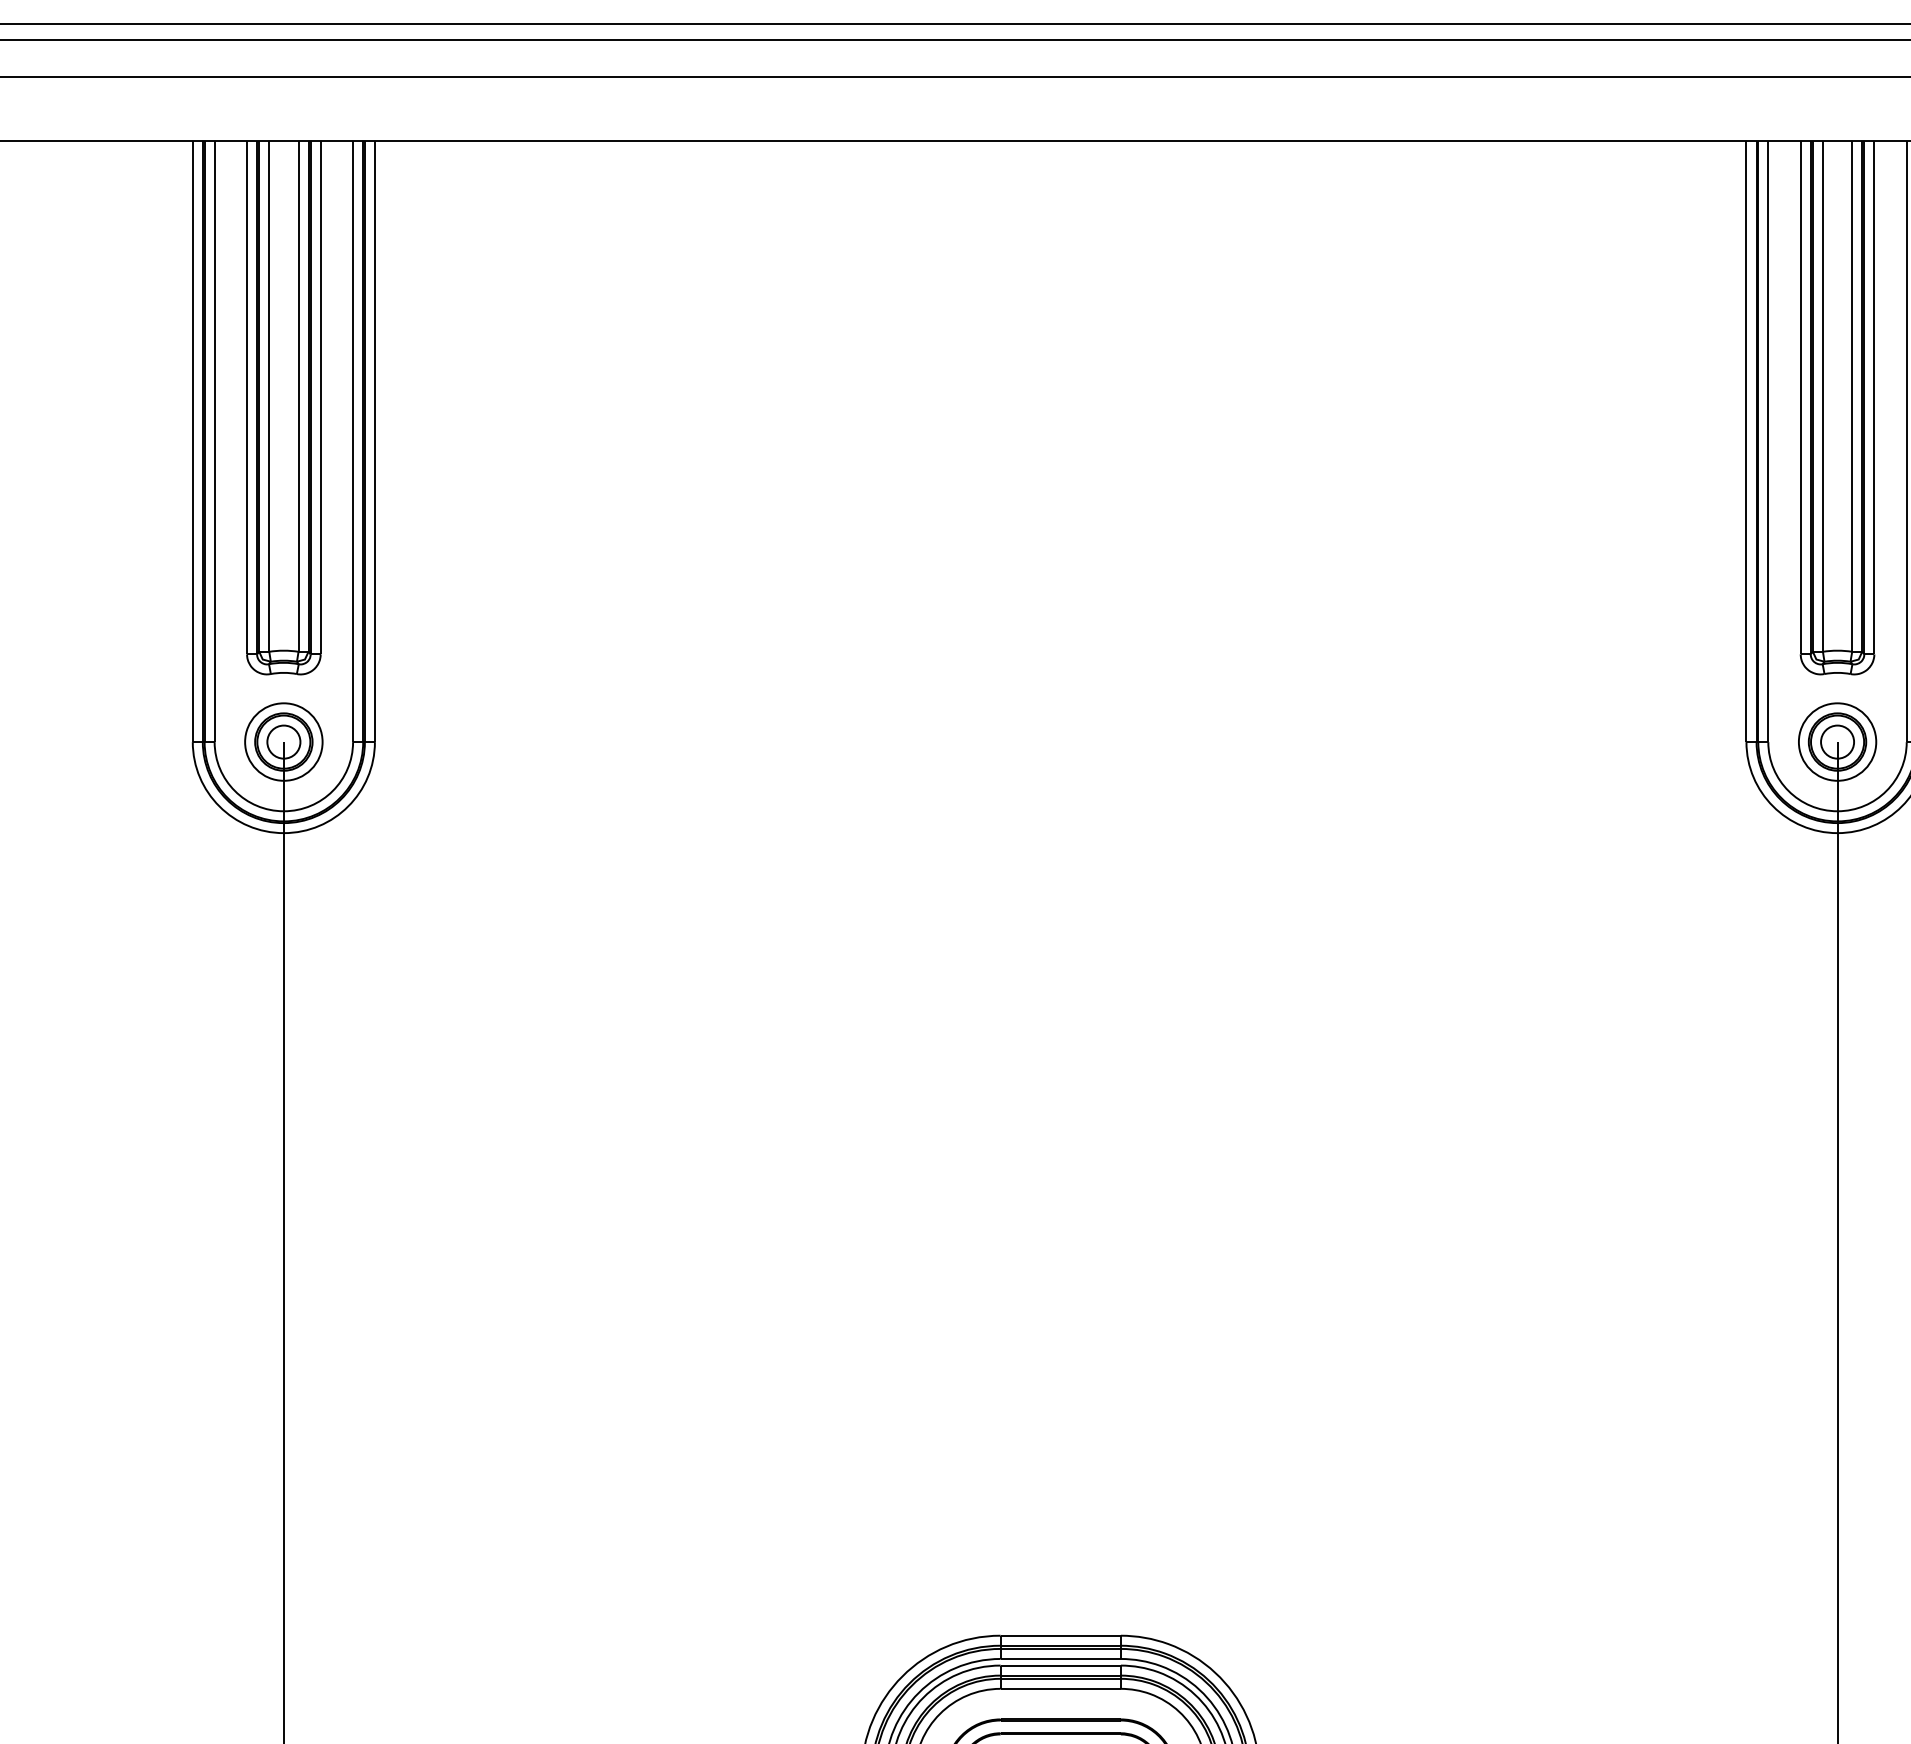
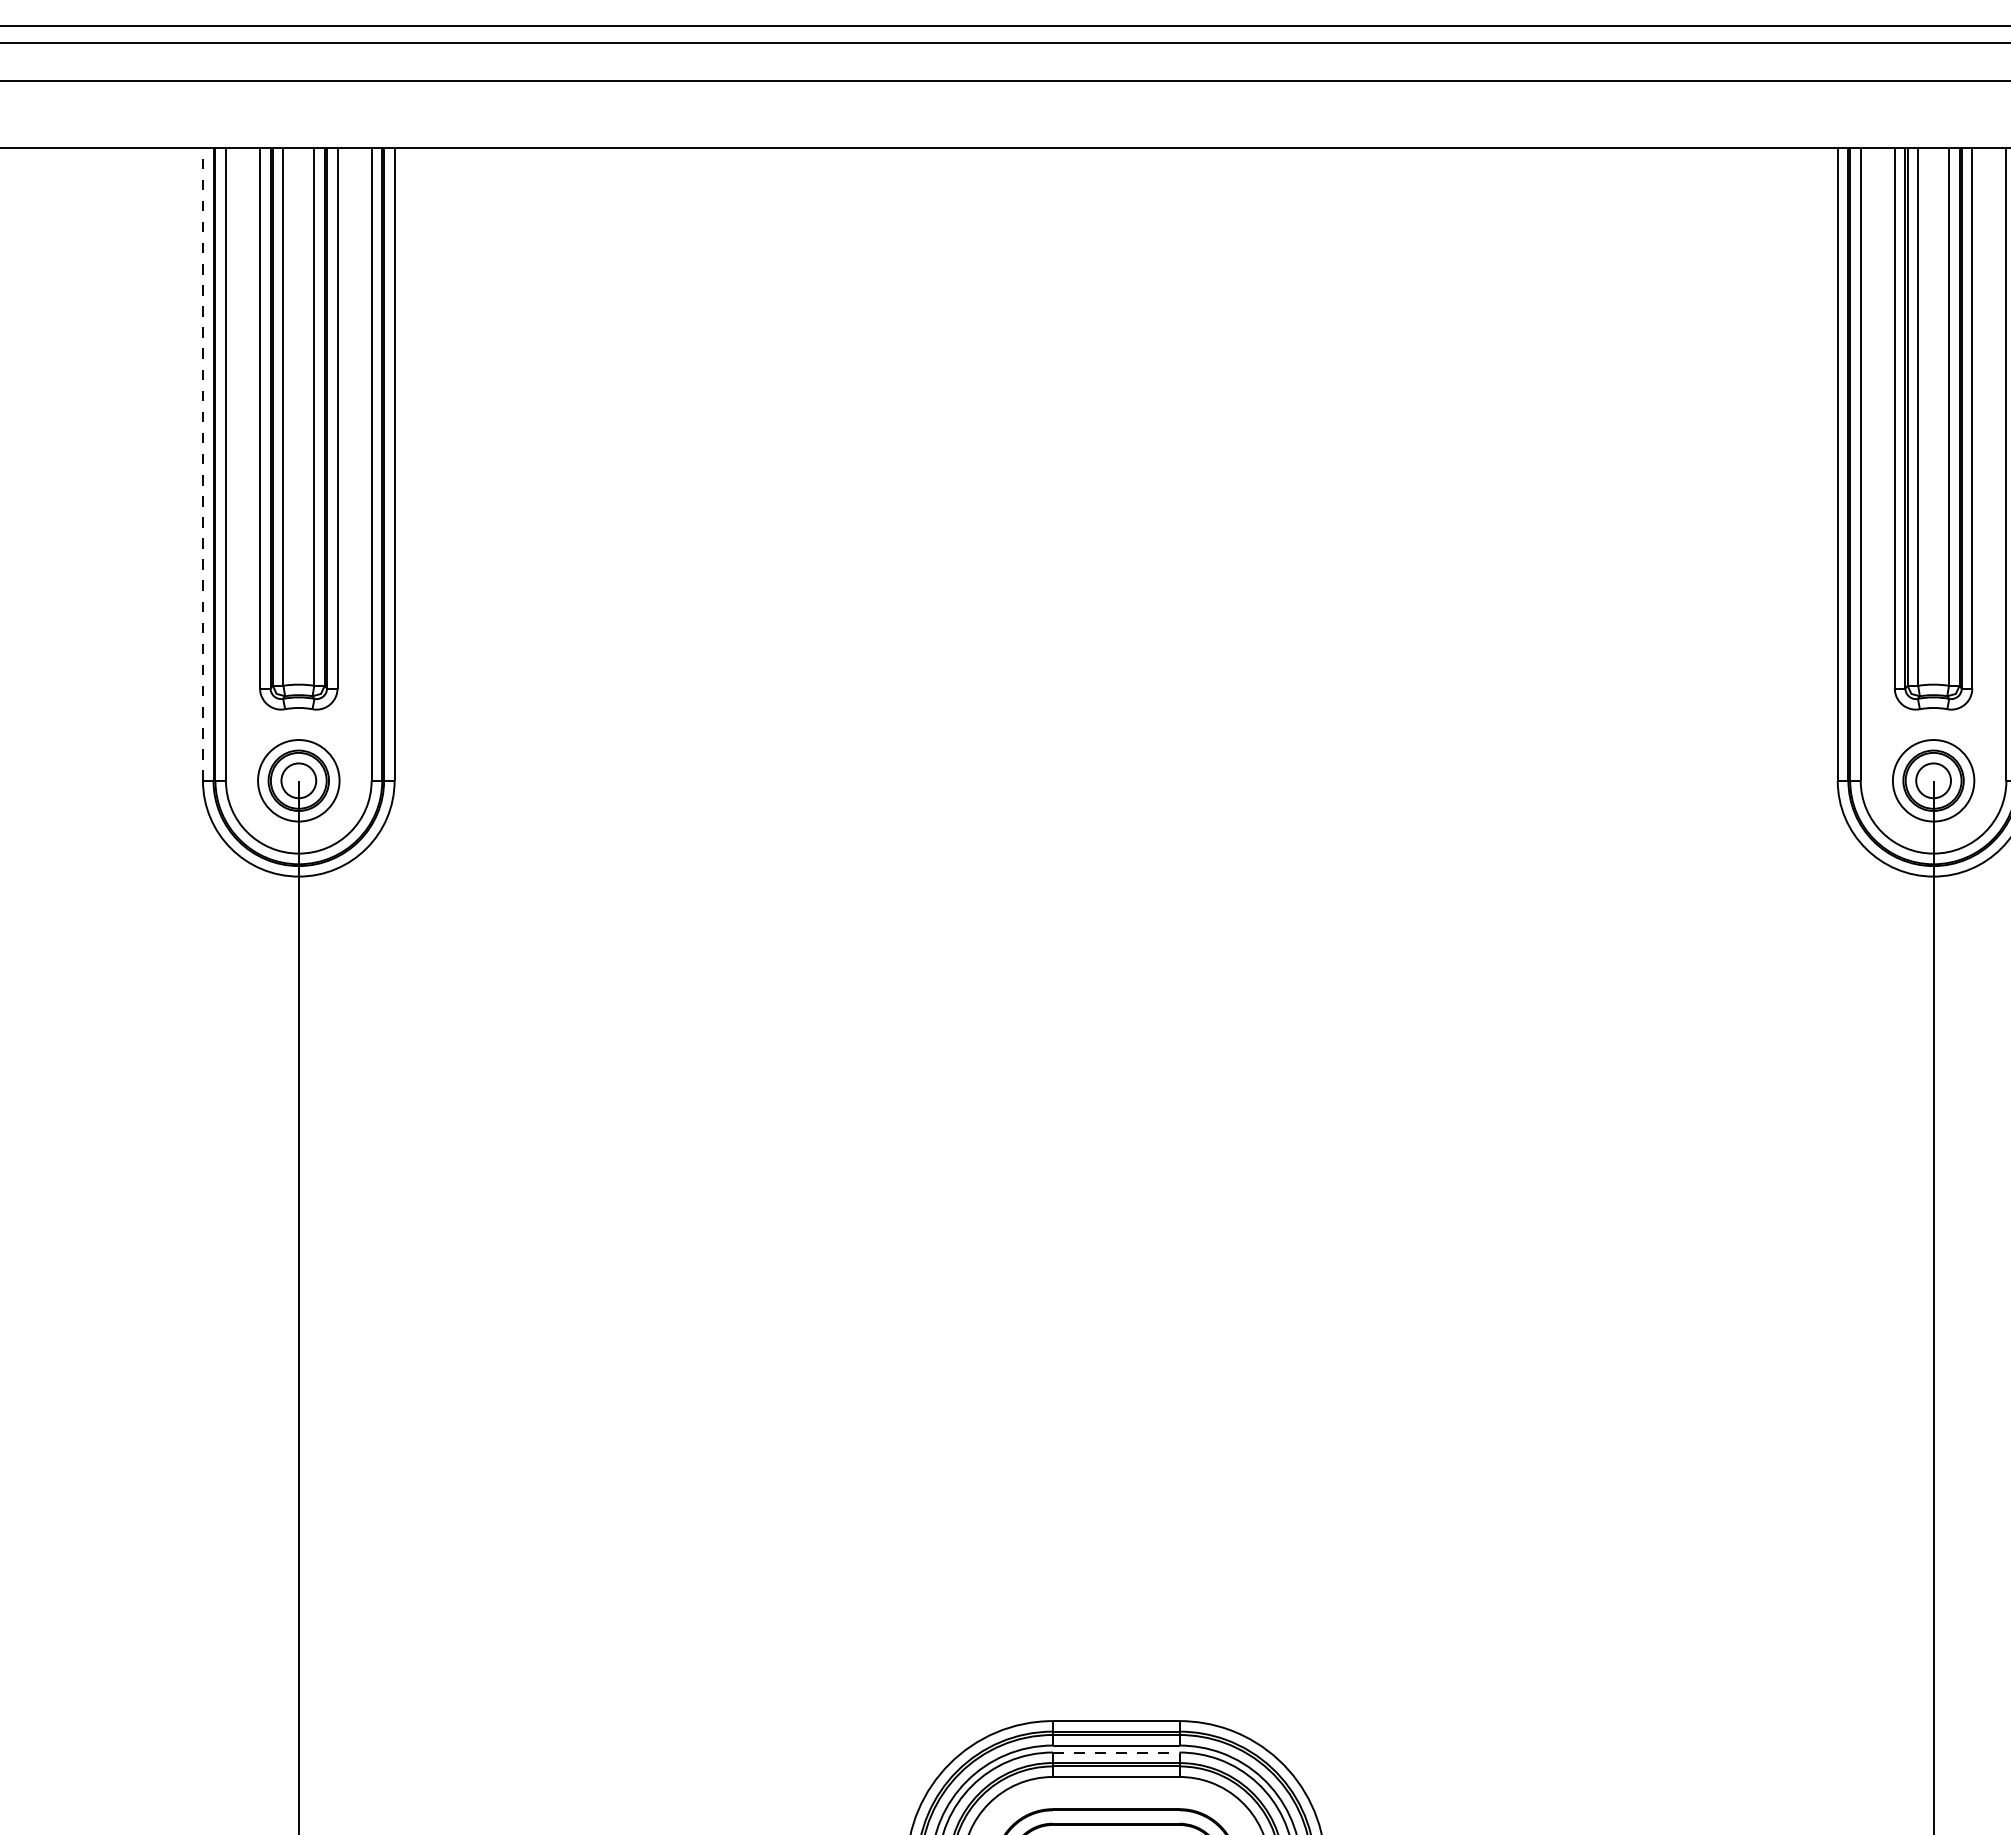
line: (192, 441) -> (202, 464), solid -> dashed
line: (1061, 1665) -> (1117, 1752), solid -> dashed

